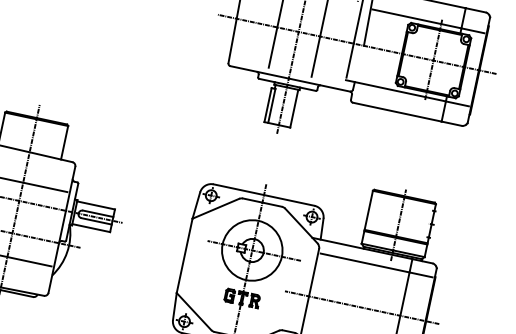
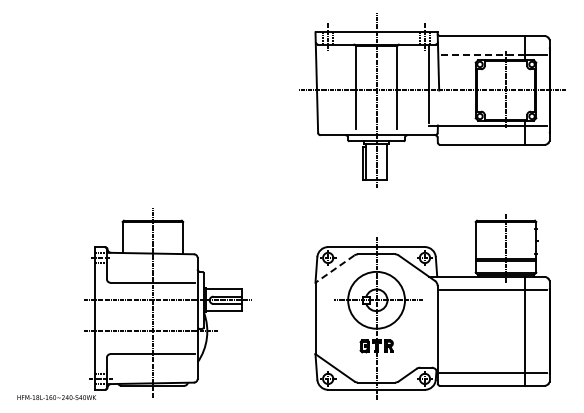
line: (416, 18) -> (482, 55), solid -> dashed
line: (215, 209) -> (334, 269), solid -> dashed
line: (361, 307) -> (488, 331), removed

